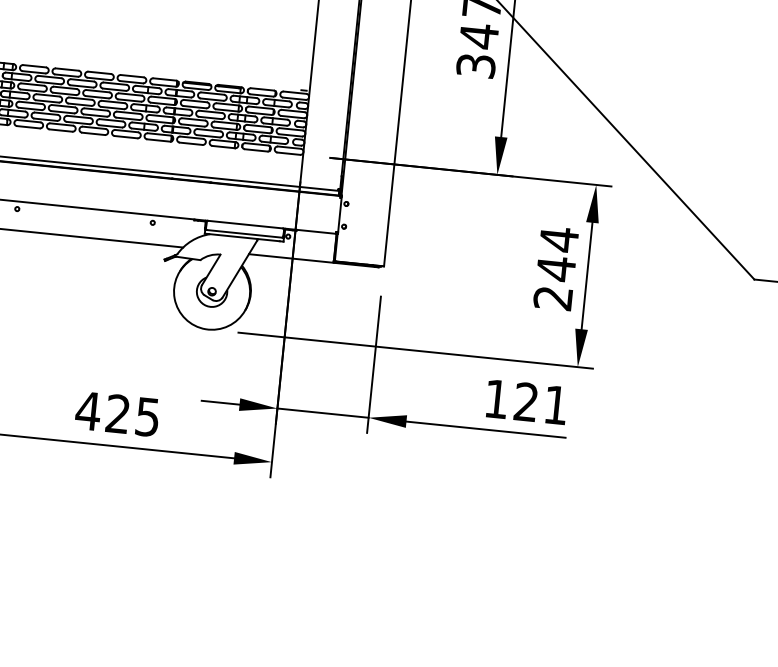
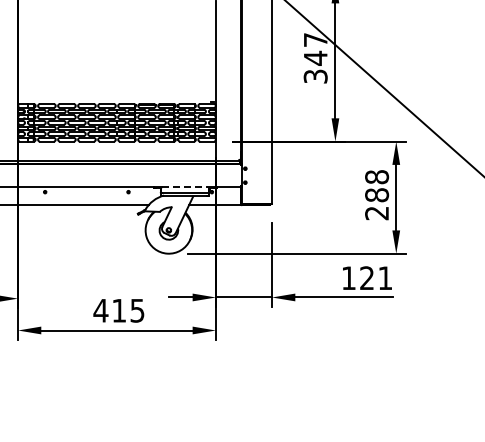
line: (246, 224) -> (185, 187), solid -> dashed
text: (558, 253) -> (377, 185), 244 -> 288
text: (116, 413) -> (118, 310), 425 -> 415

